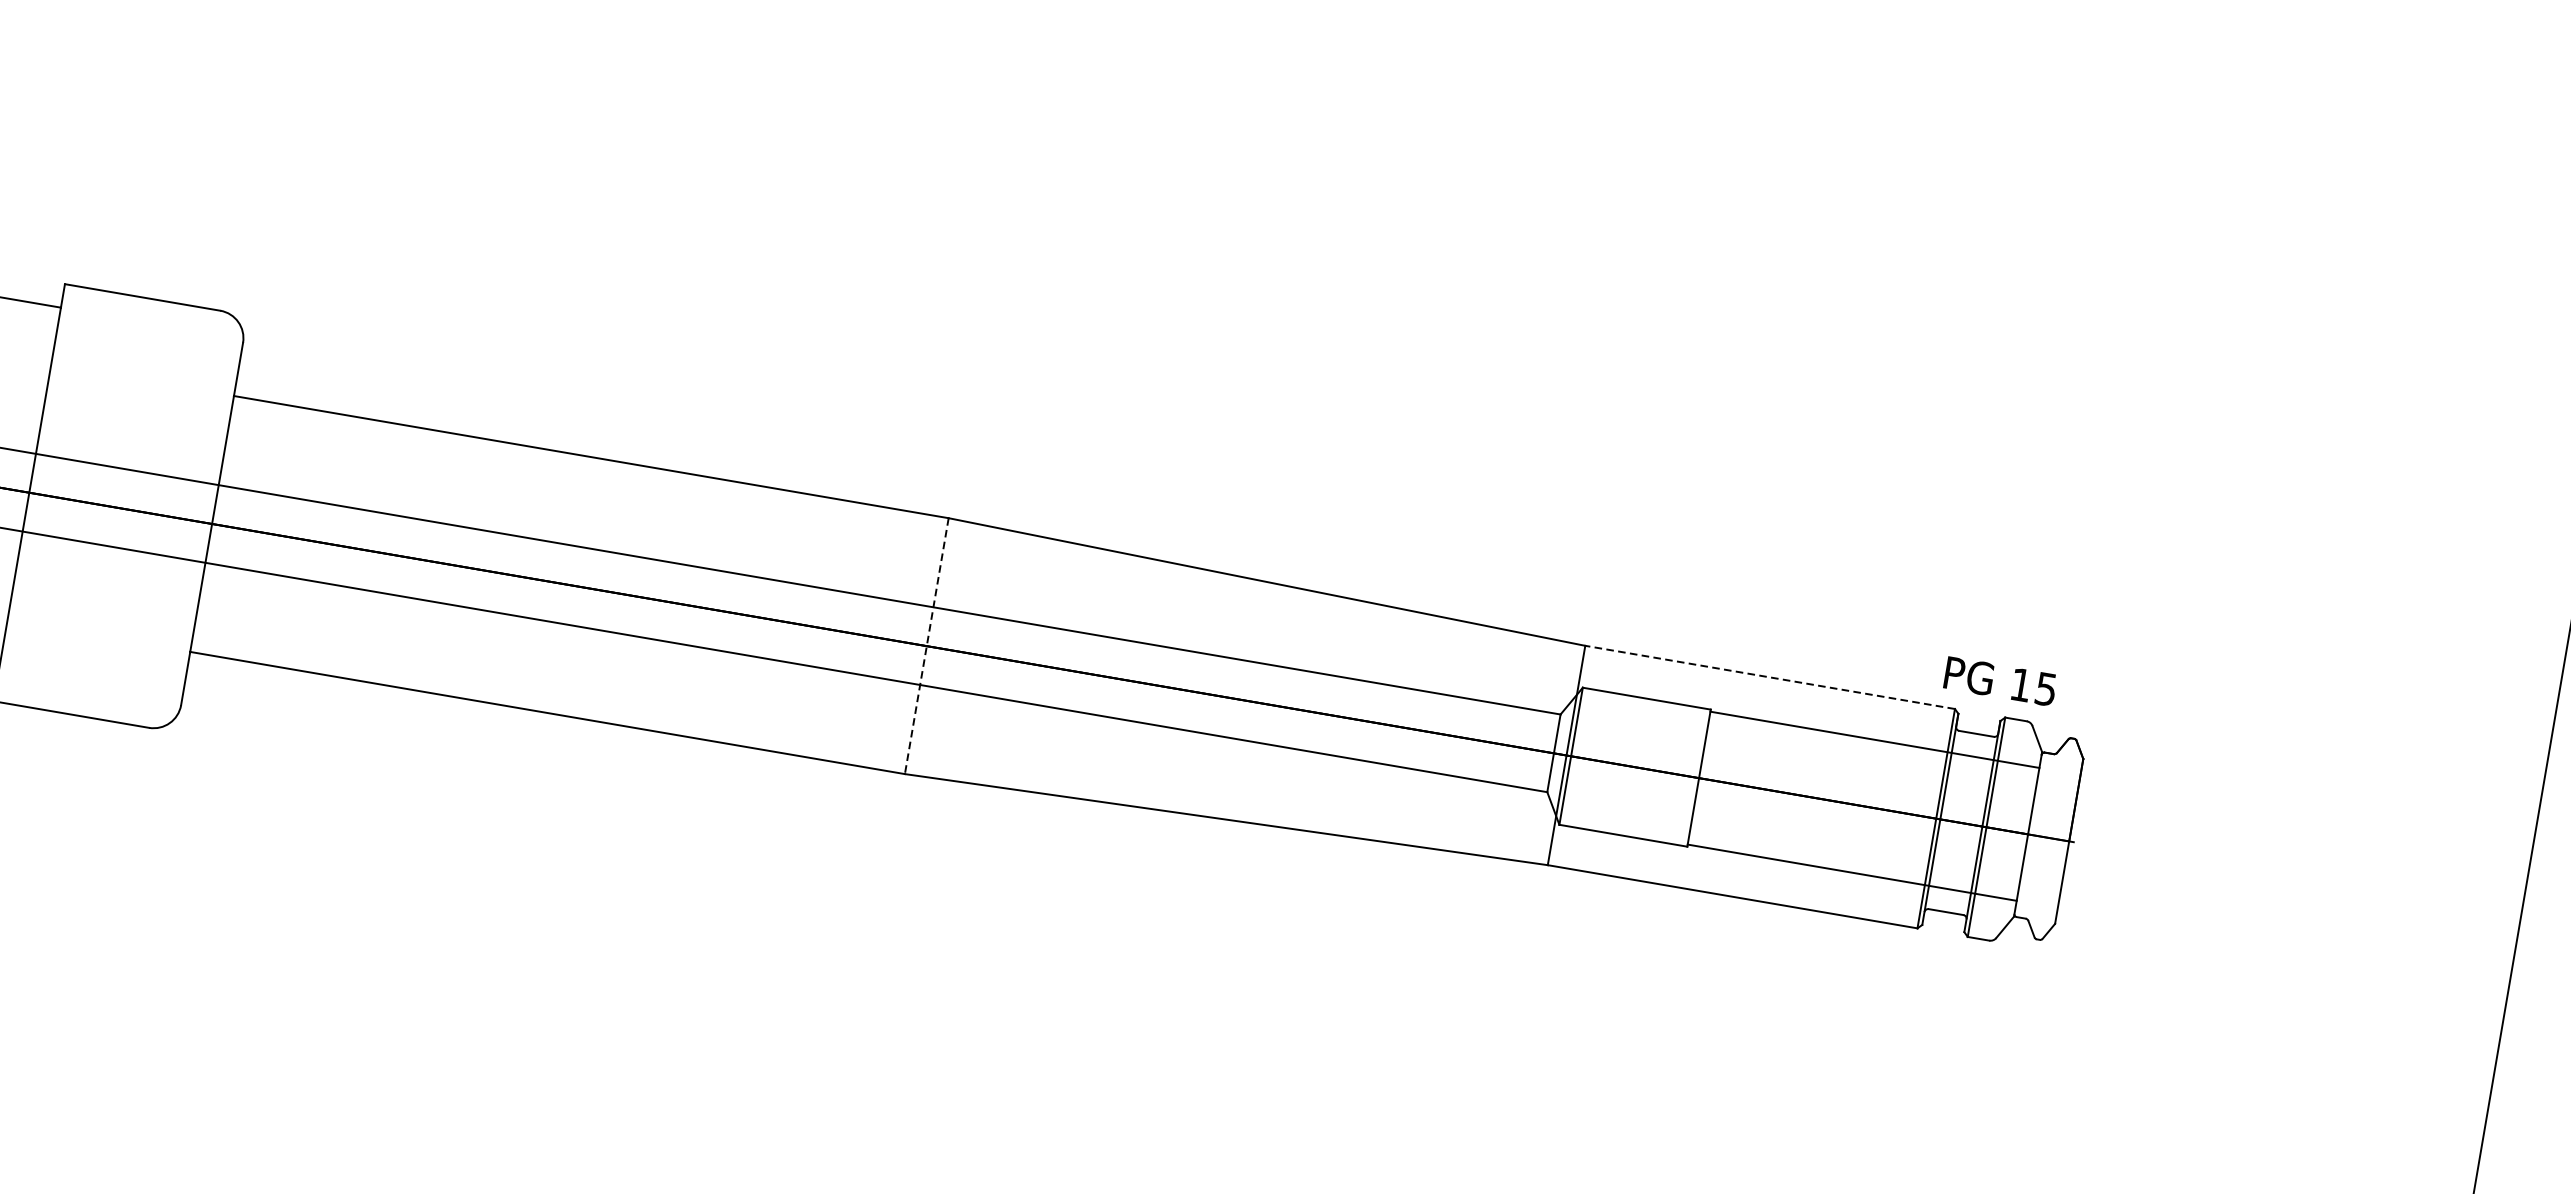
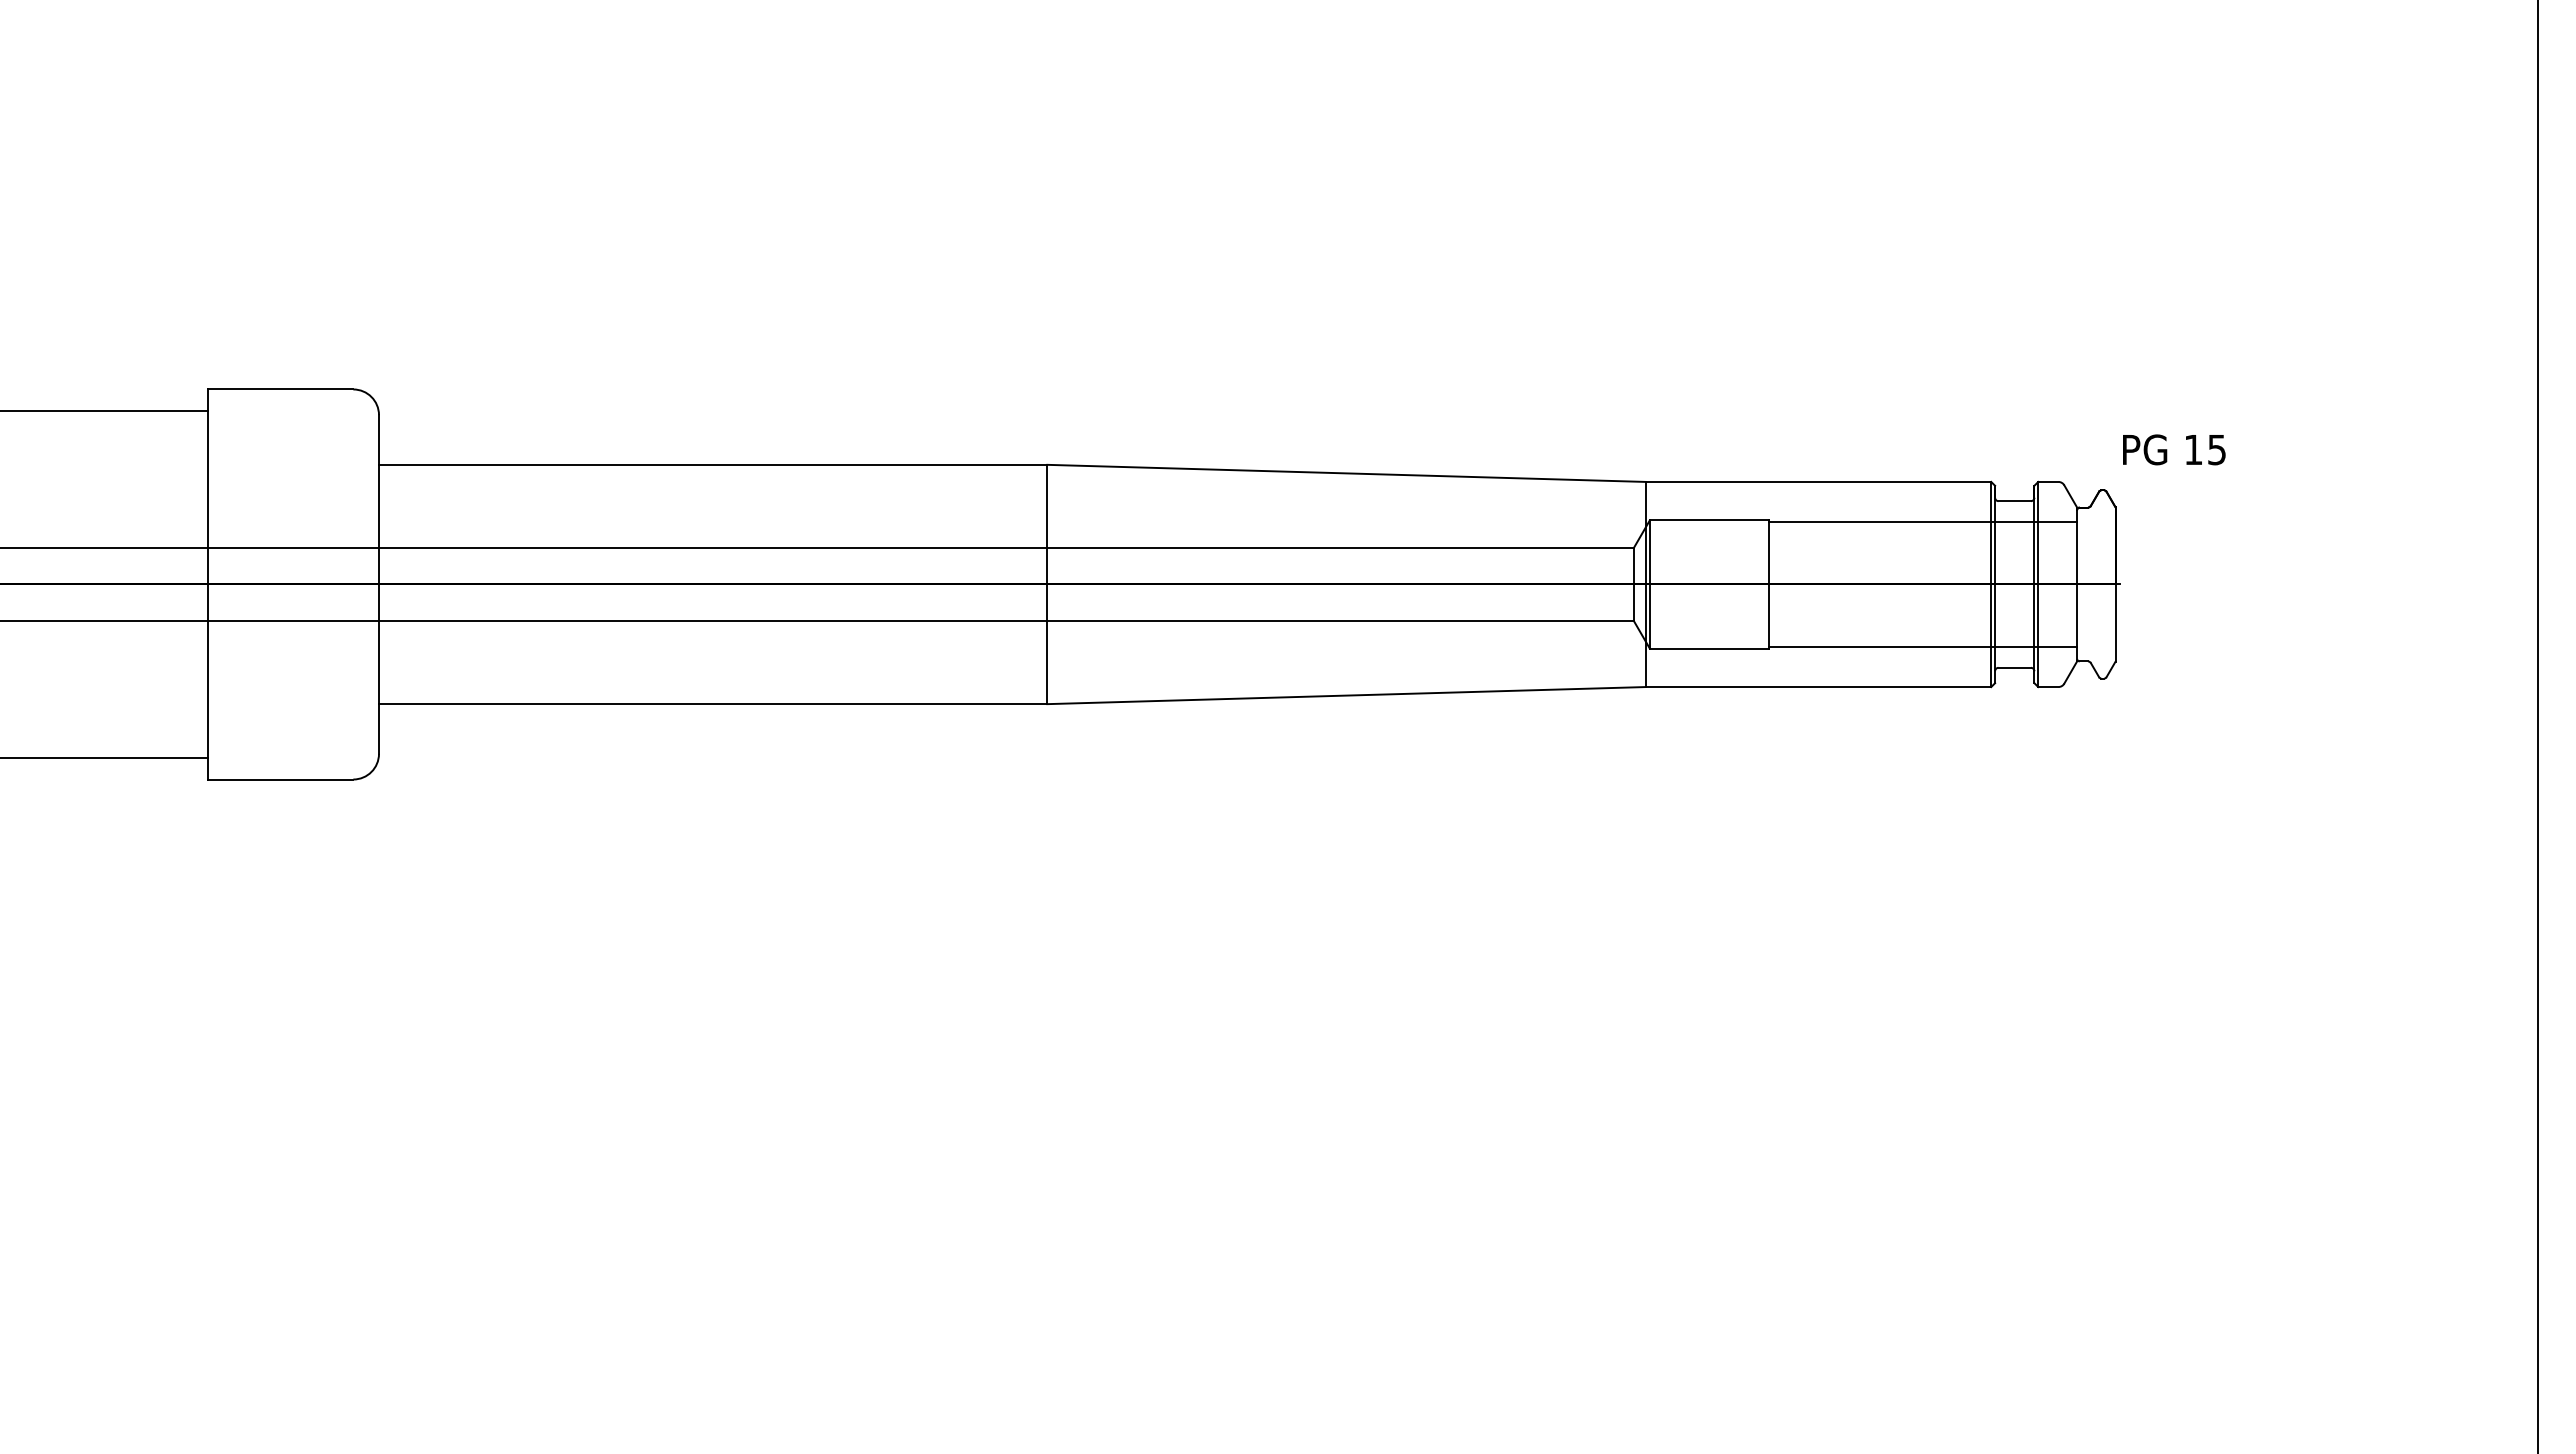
line: (926, 646) -> (1047, 584), dashed -> solid
line: (1770, 676) -> (1818, 481), dashed -> solid
text: (2000, 681) -> (2174, 449), moved

